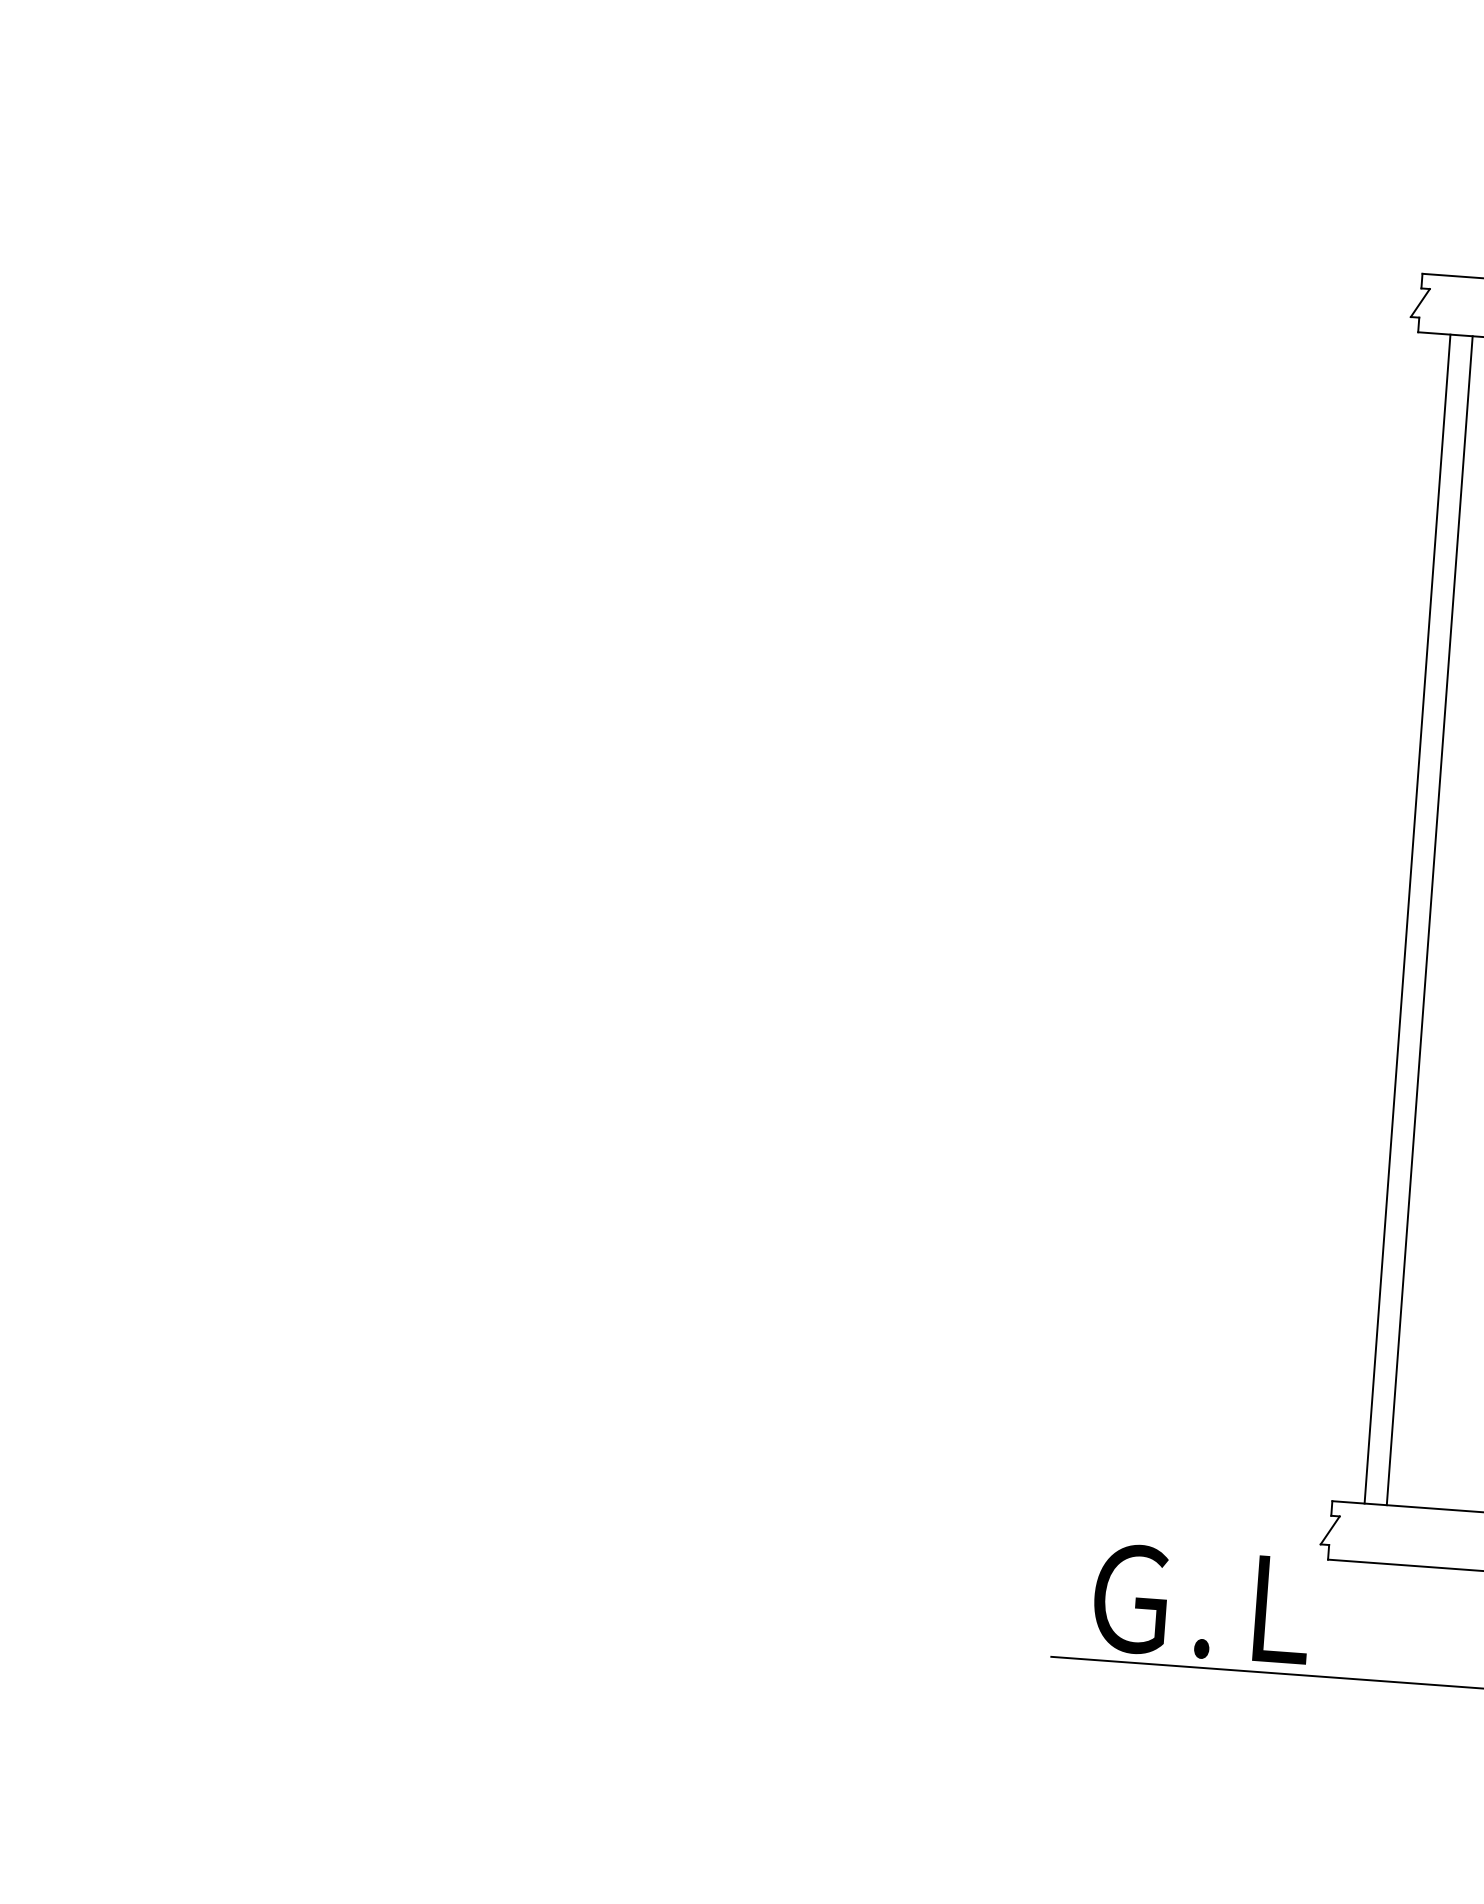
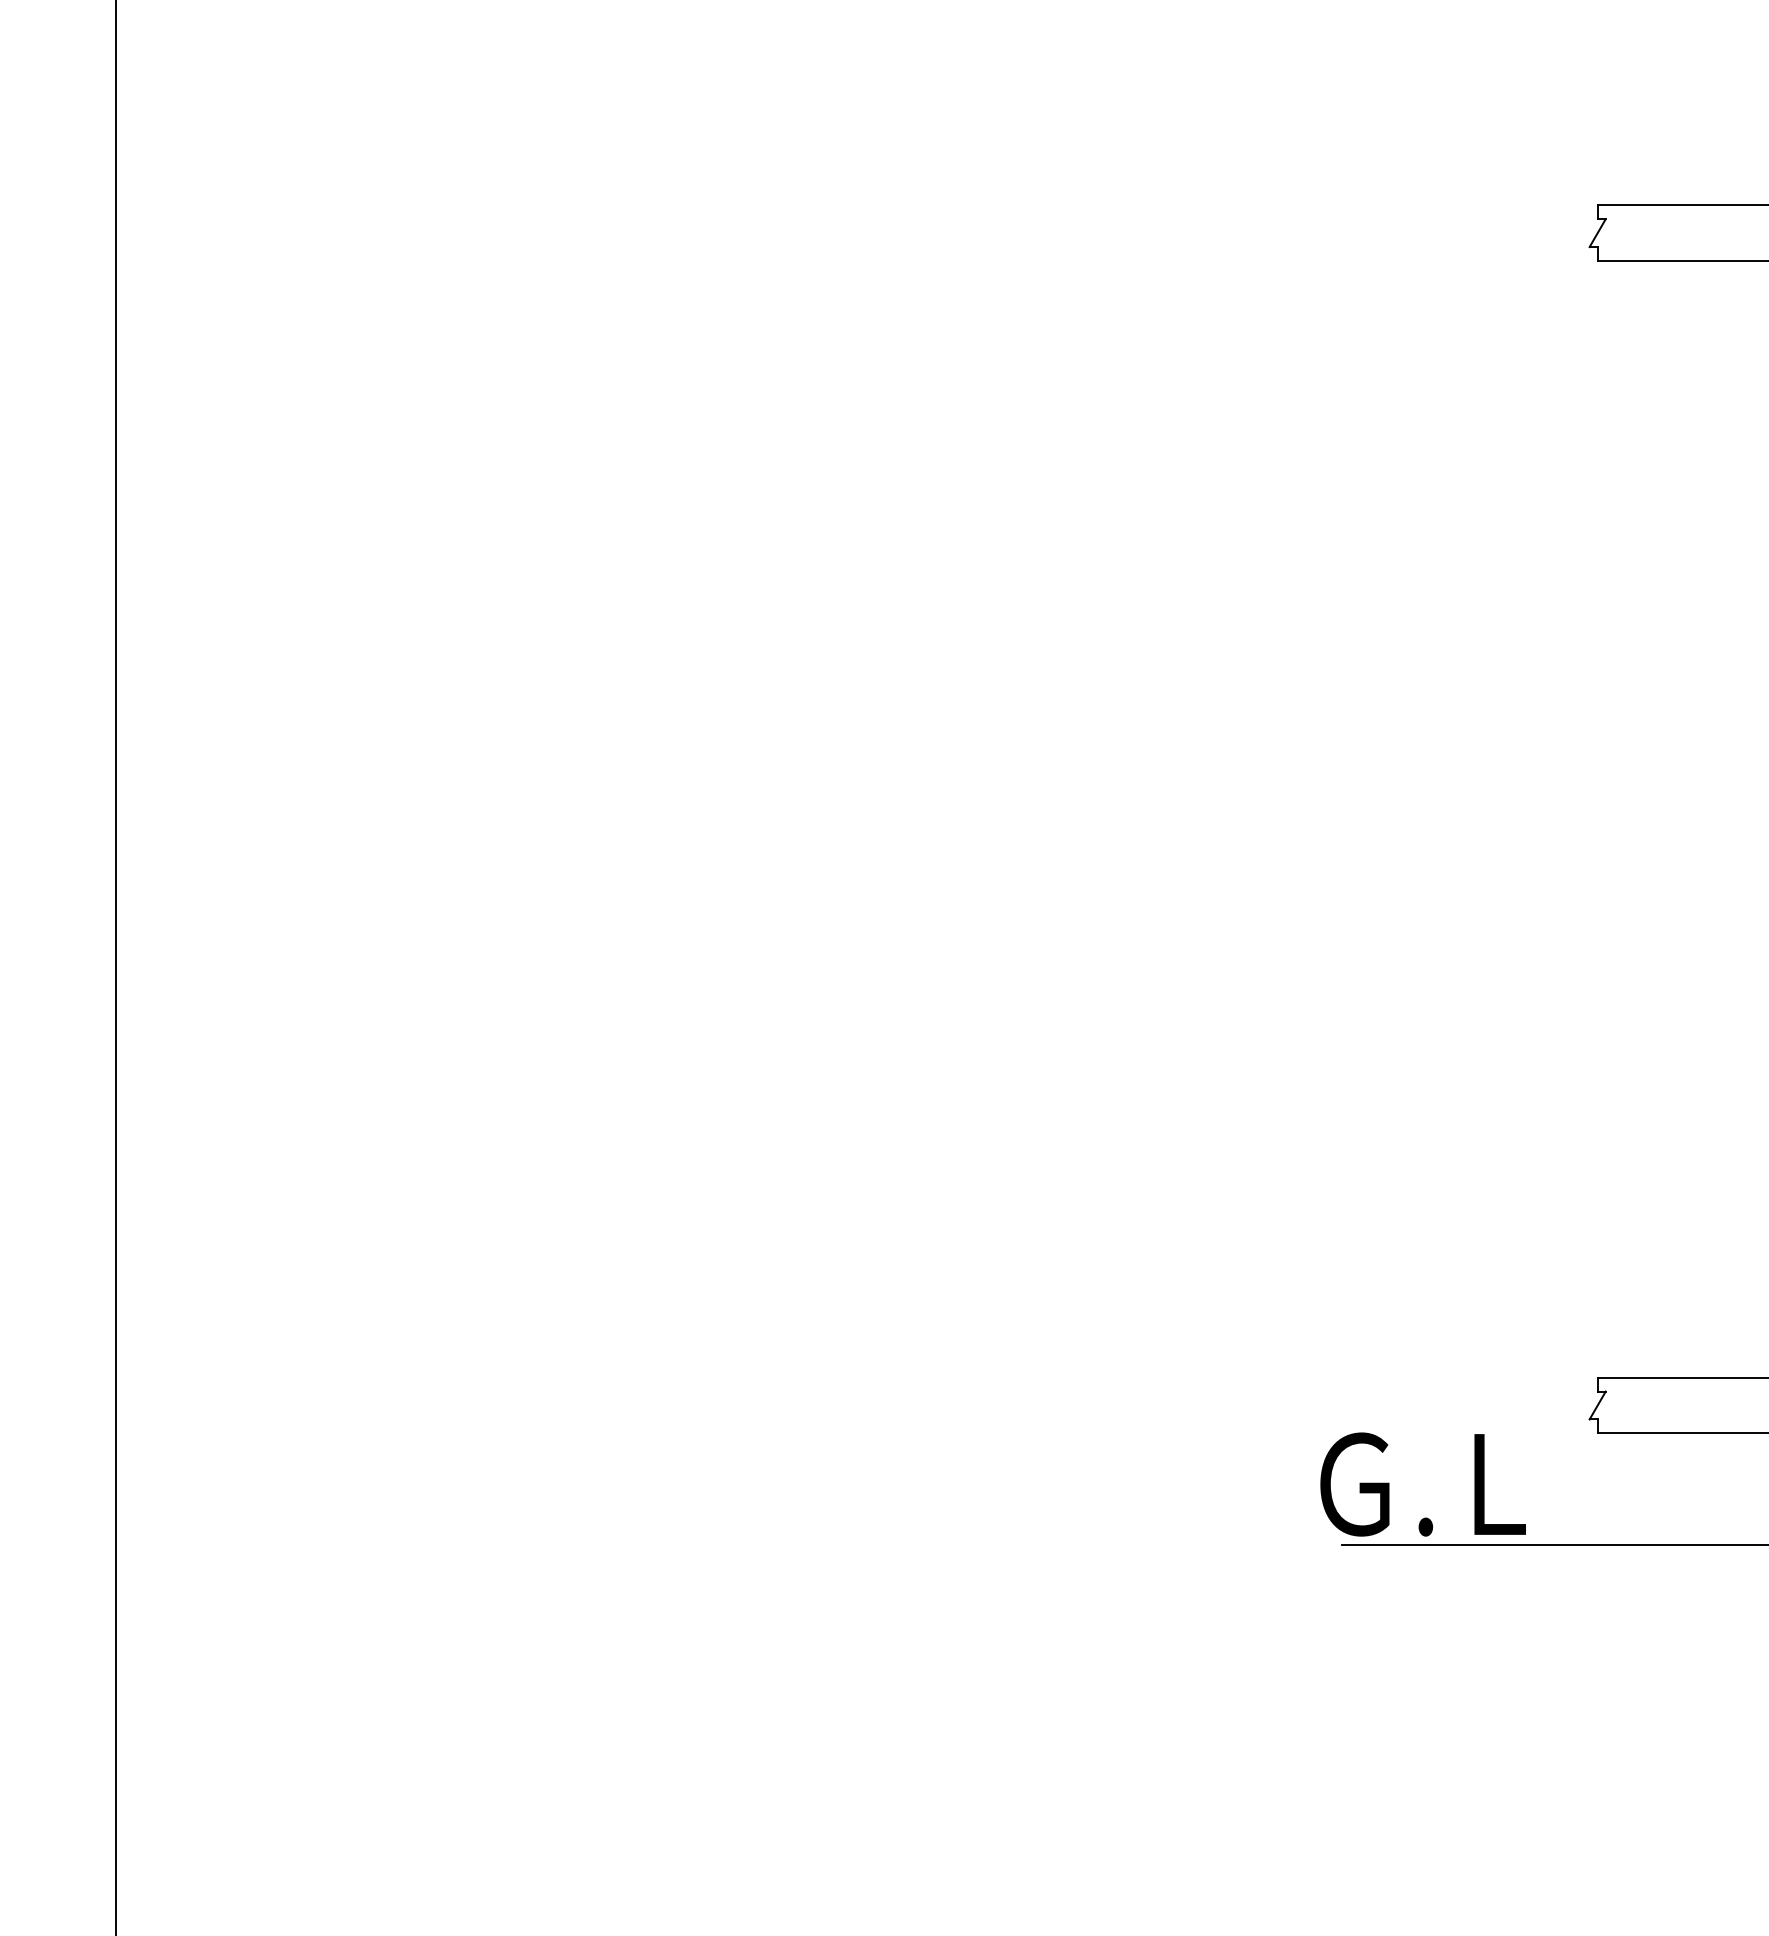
line: (1407, 919) -> (1628, 819), removed
line: (1429, 920) -> (1649, 819), removed
text: (1201, 1604) -> (1422, 1484), moved

